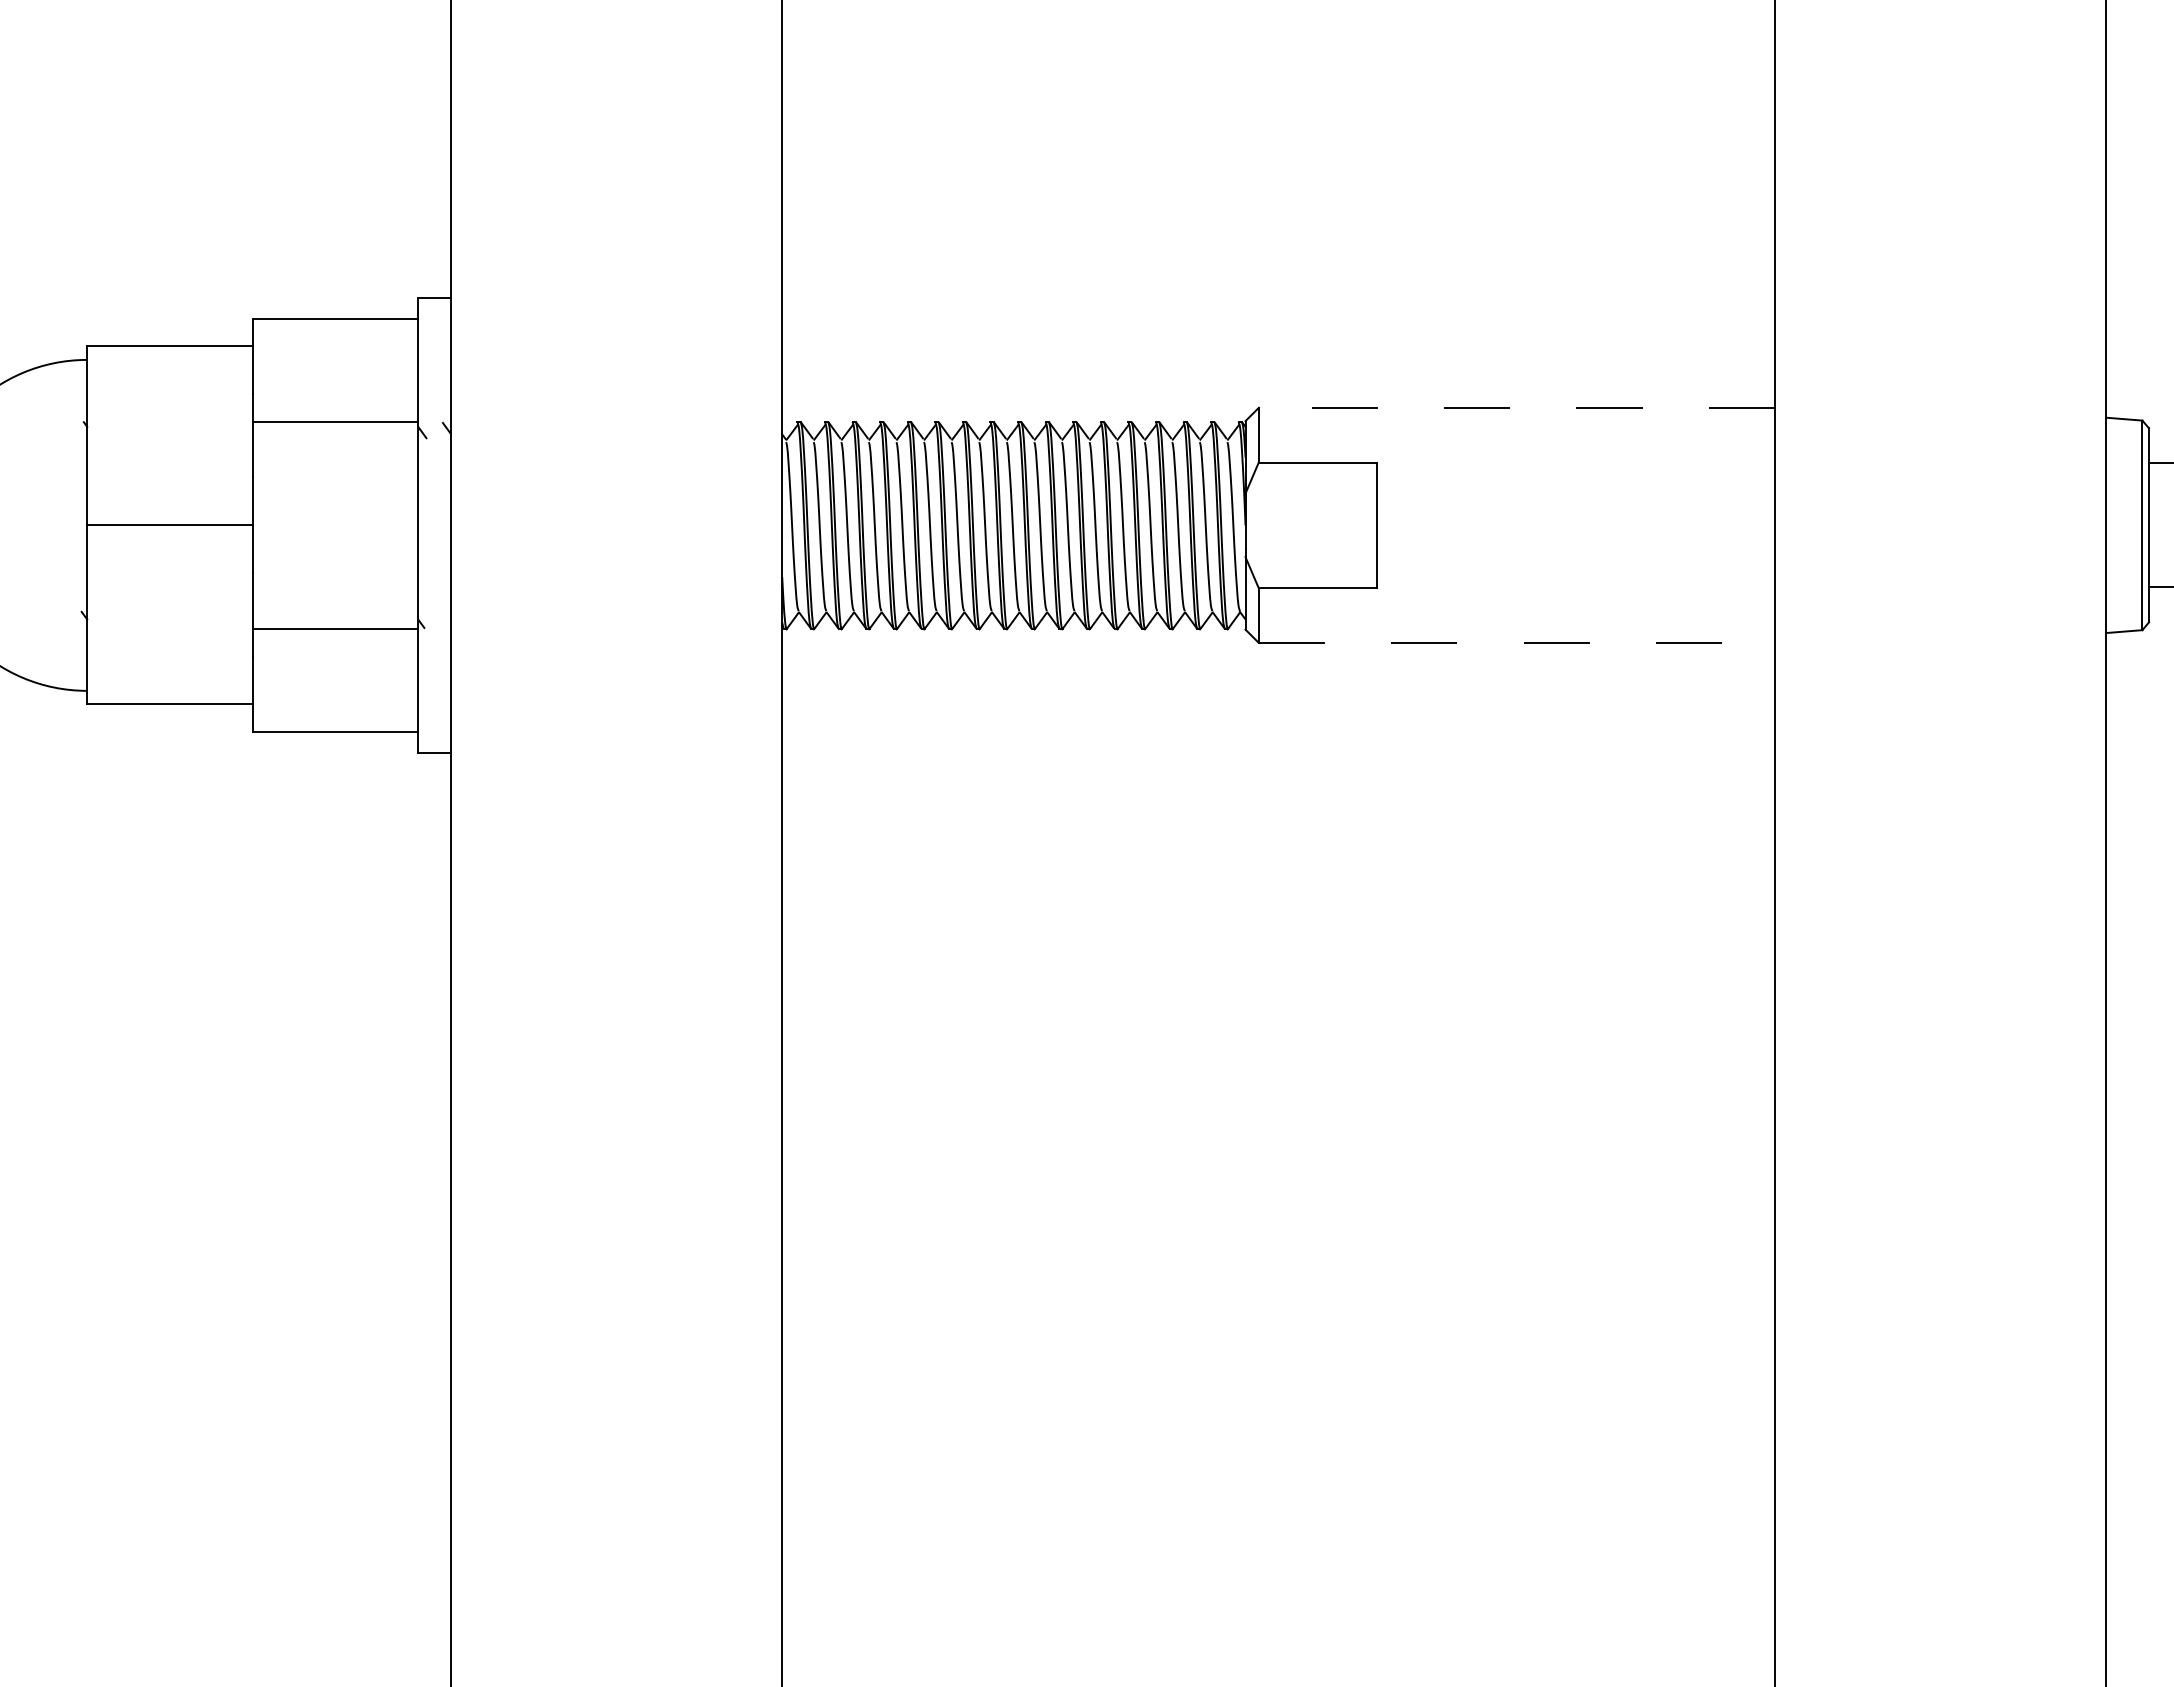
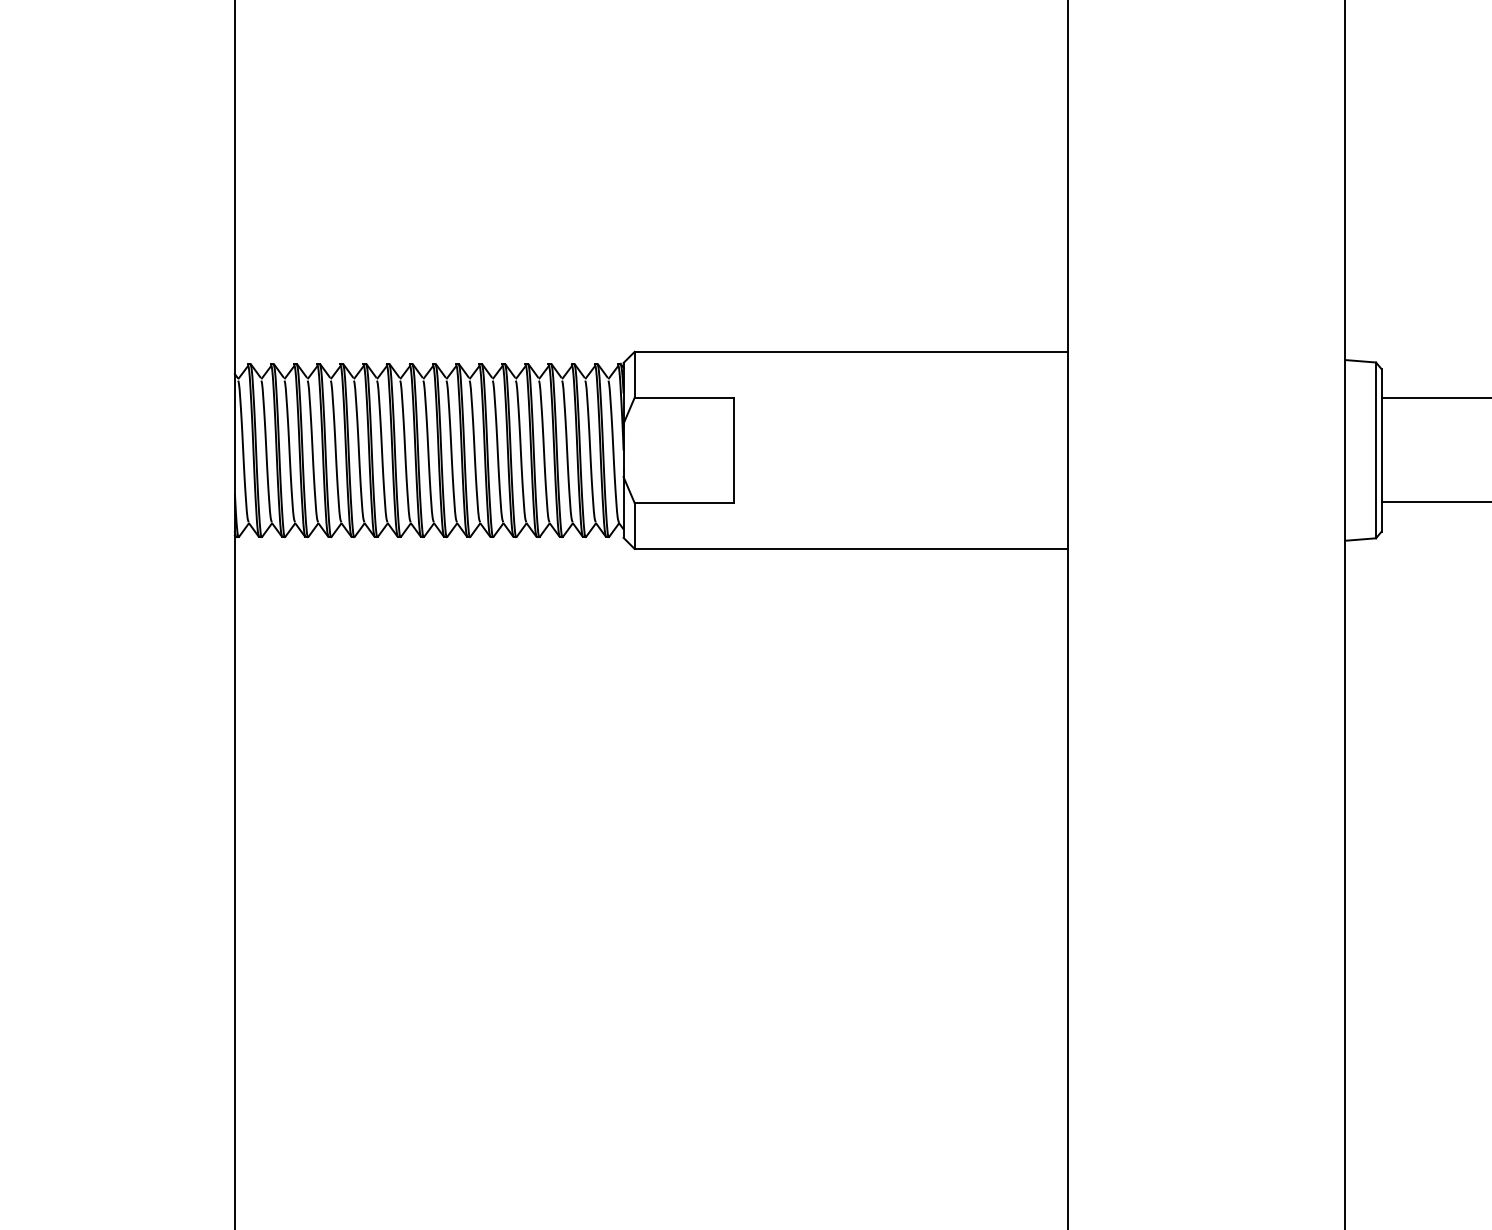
line: (1516, 407) -> (850, 351), dashed -> solid
line: (1517, 642) -> (851, 548), dashed -> solid

